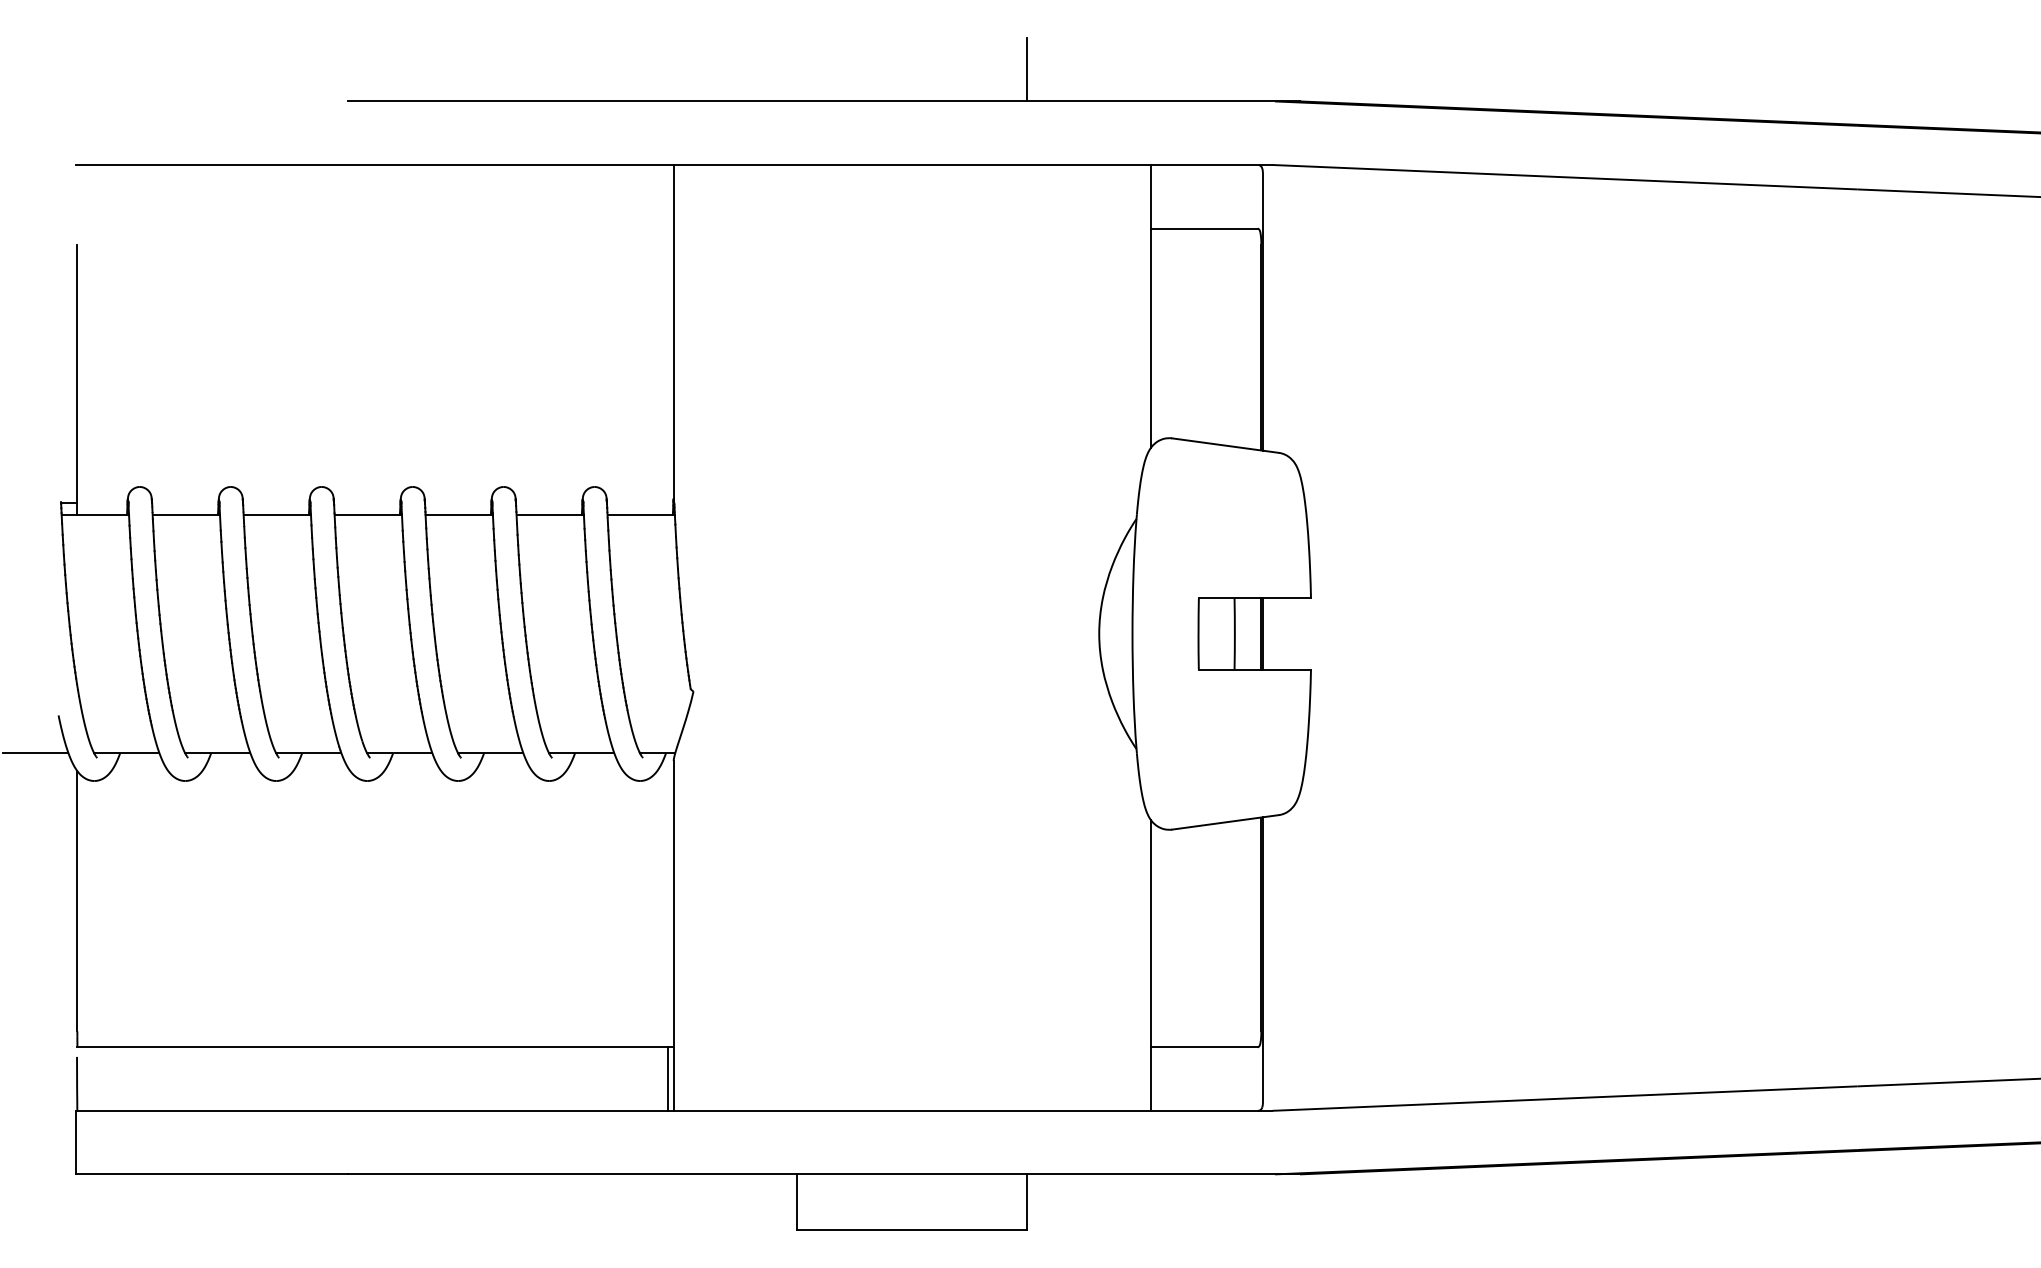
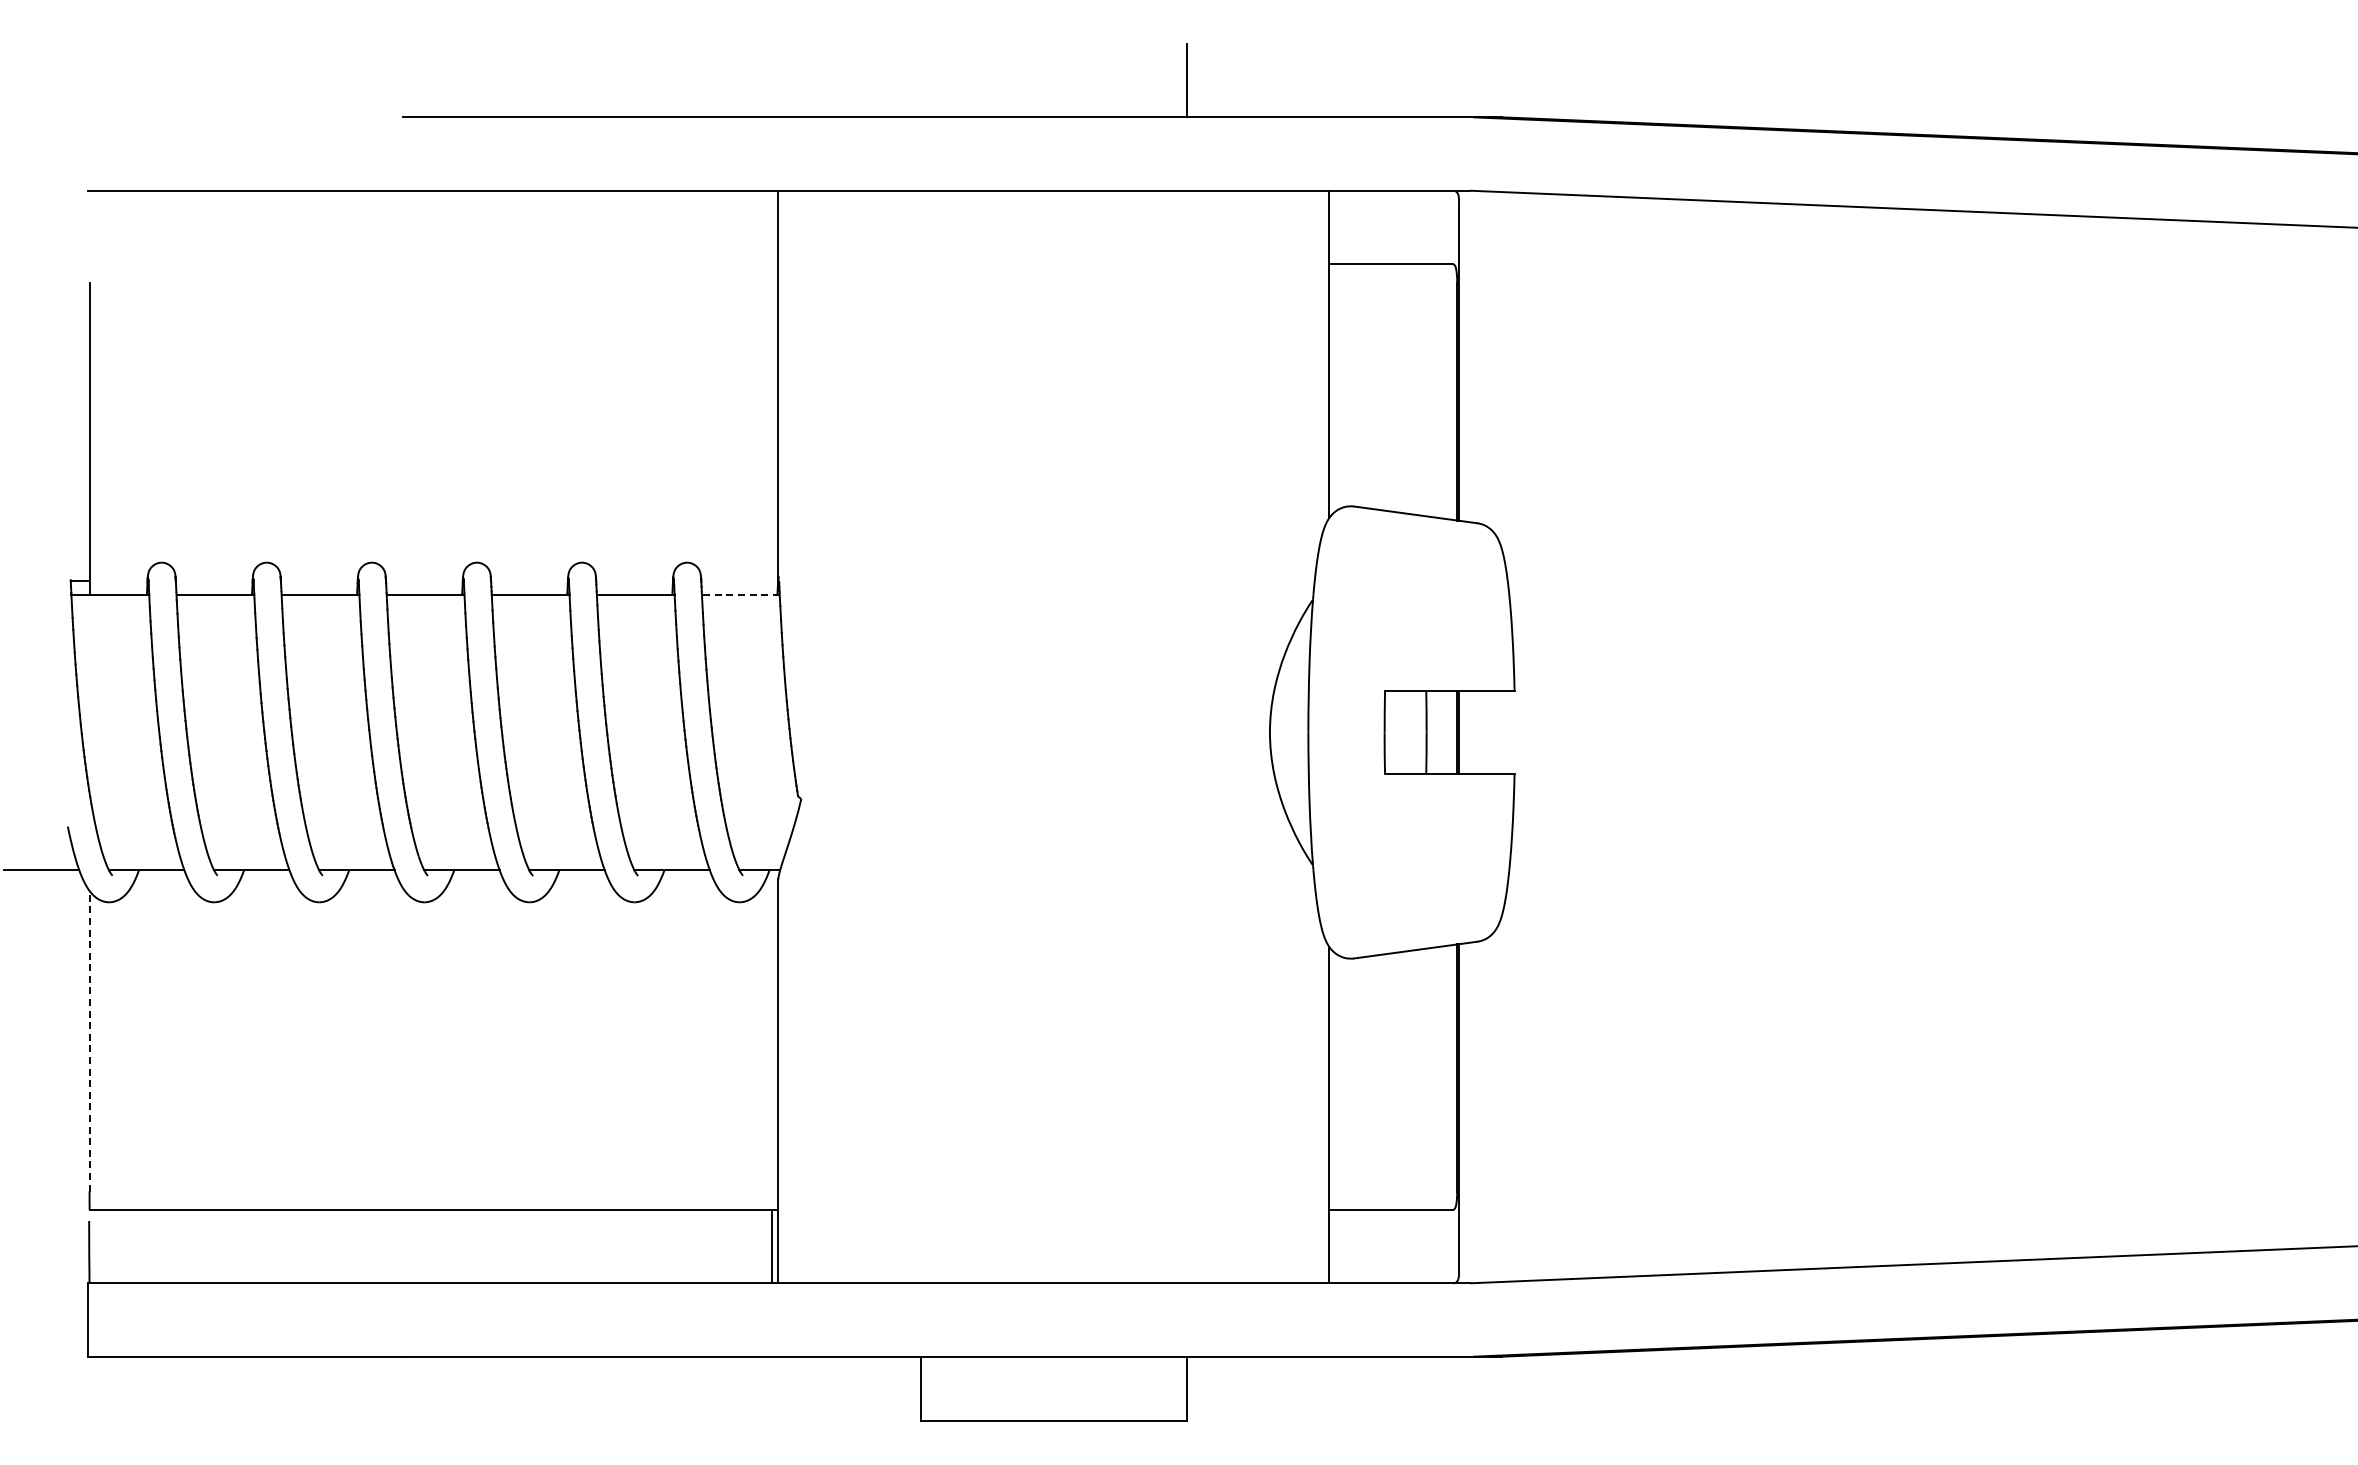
line: (640, 514) -> (740, 594), solid -> dashed
line: (77, 900) -> (89, 1040), solid -> dashed

